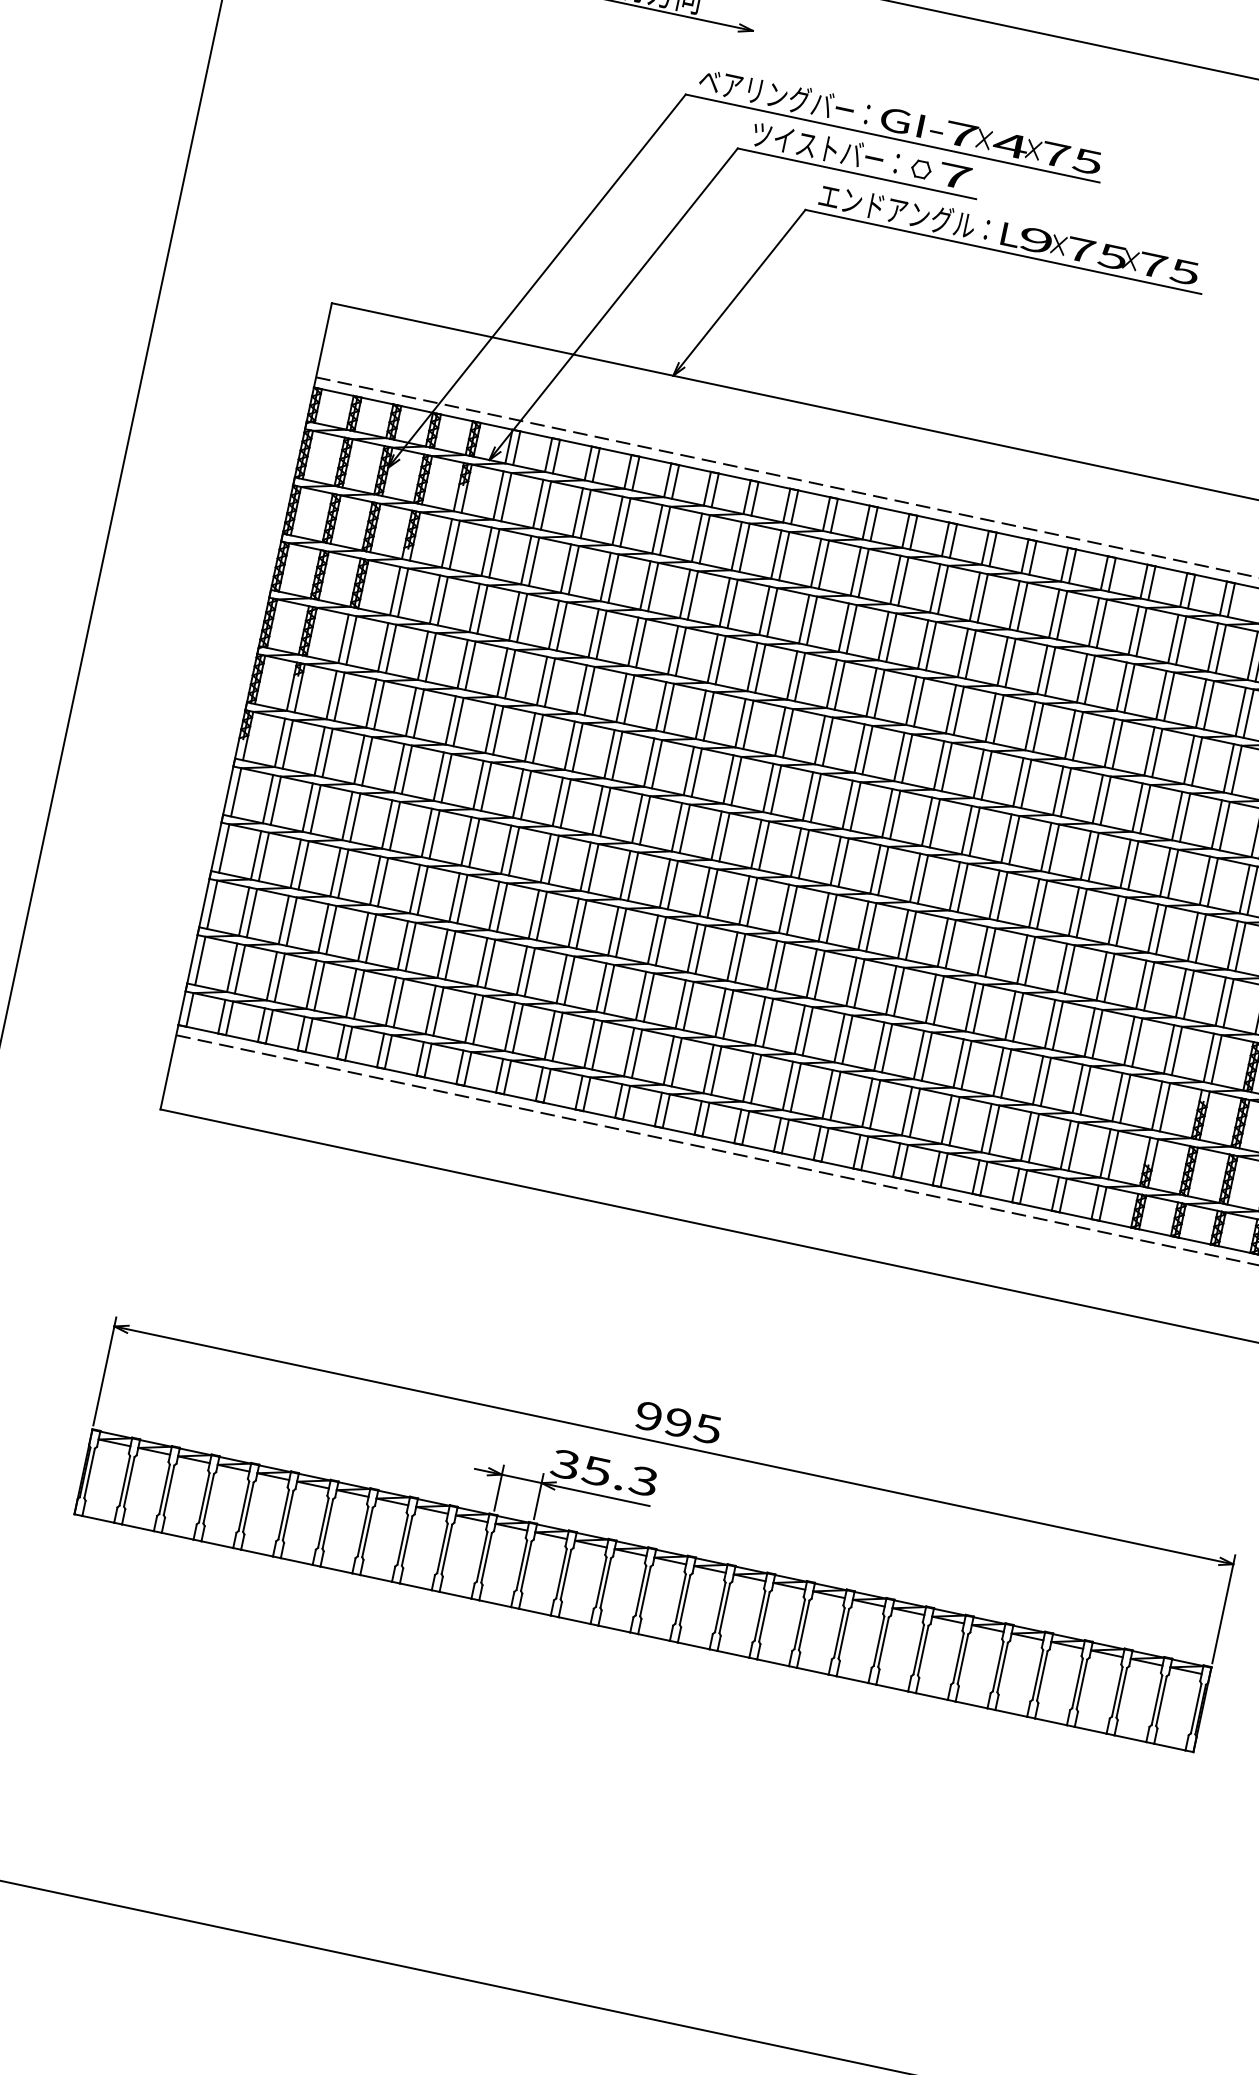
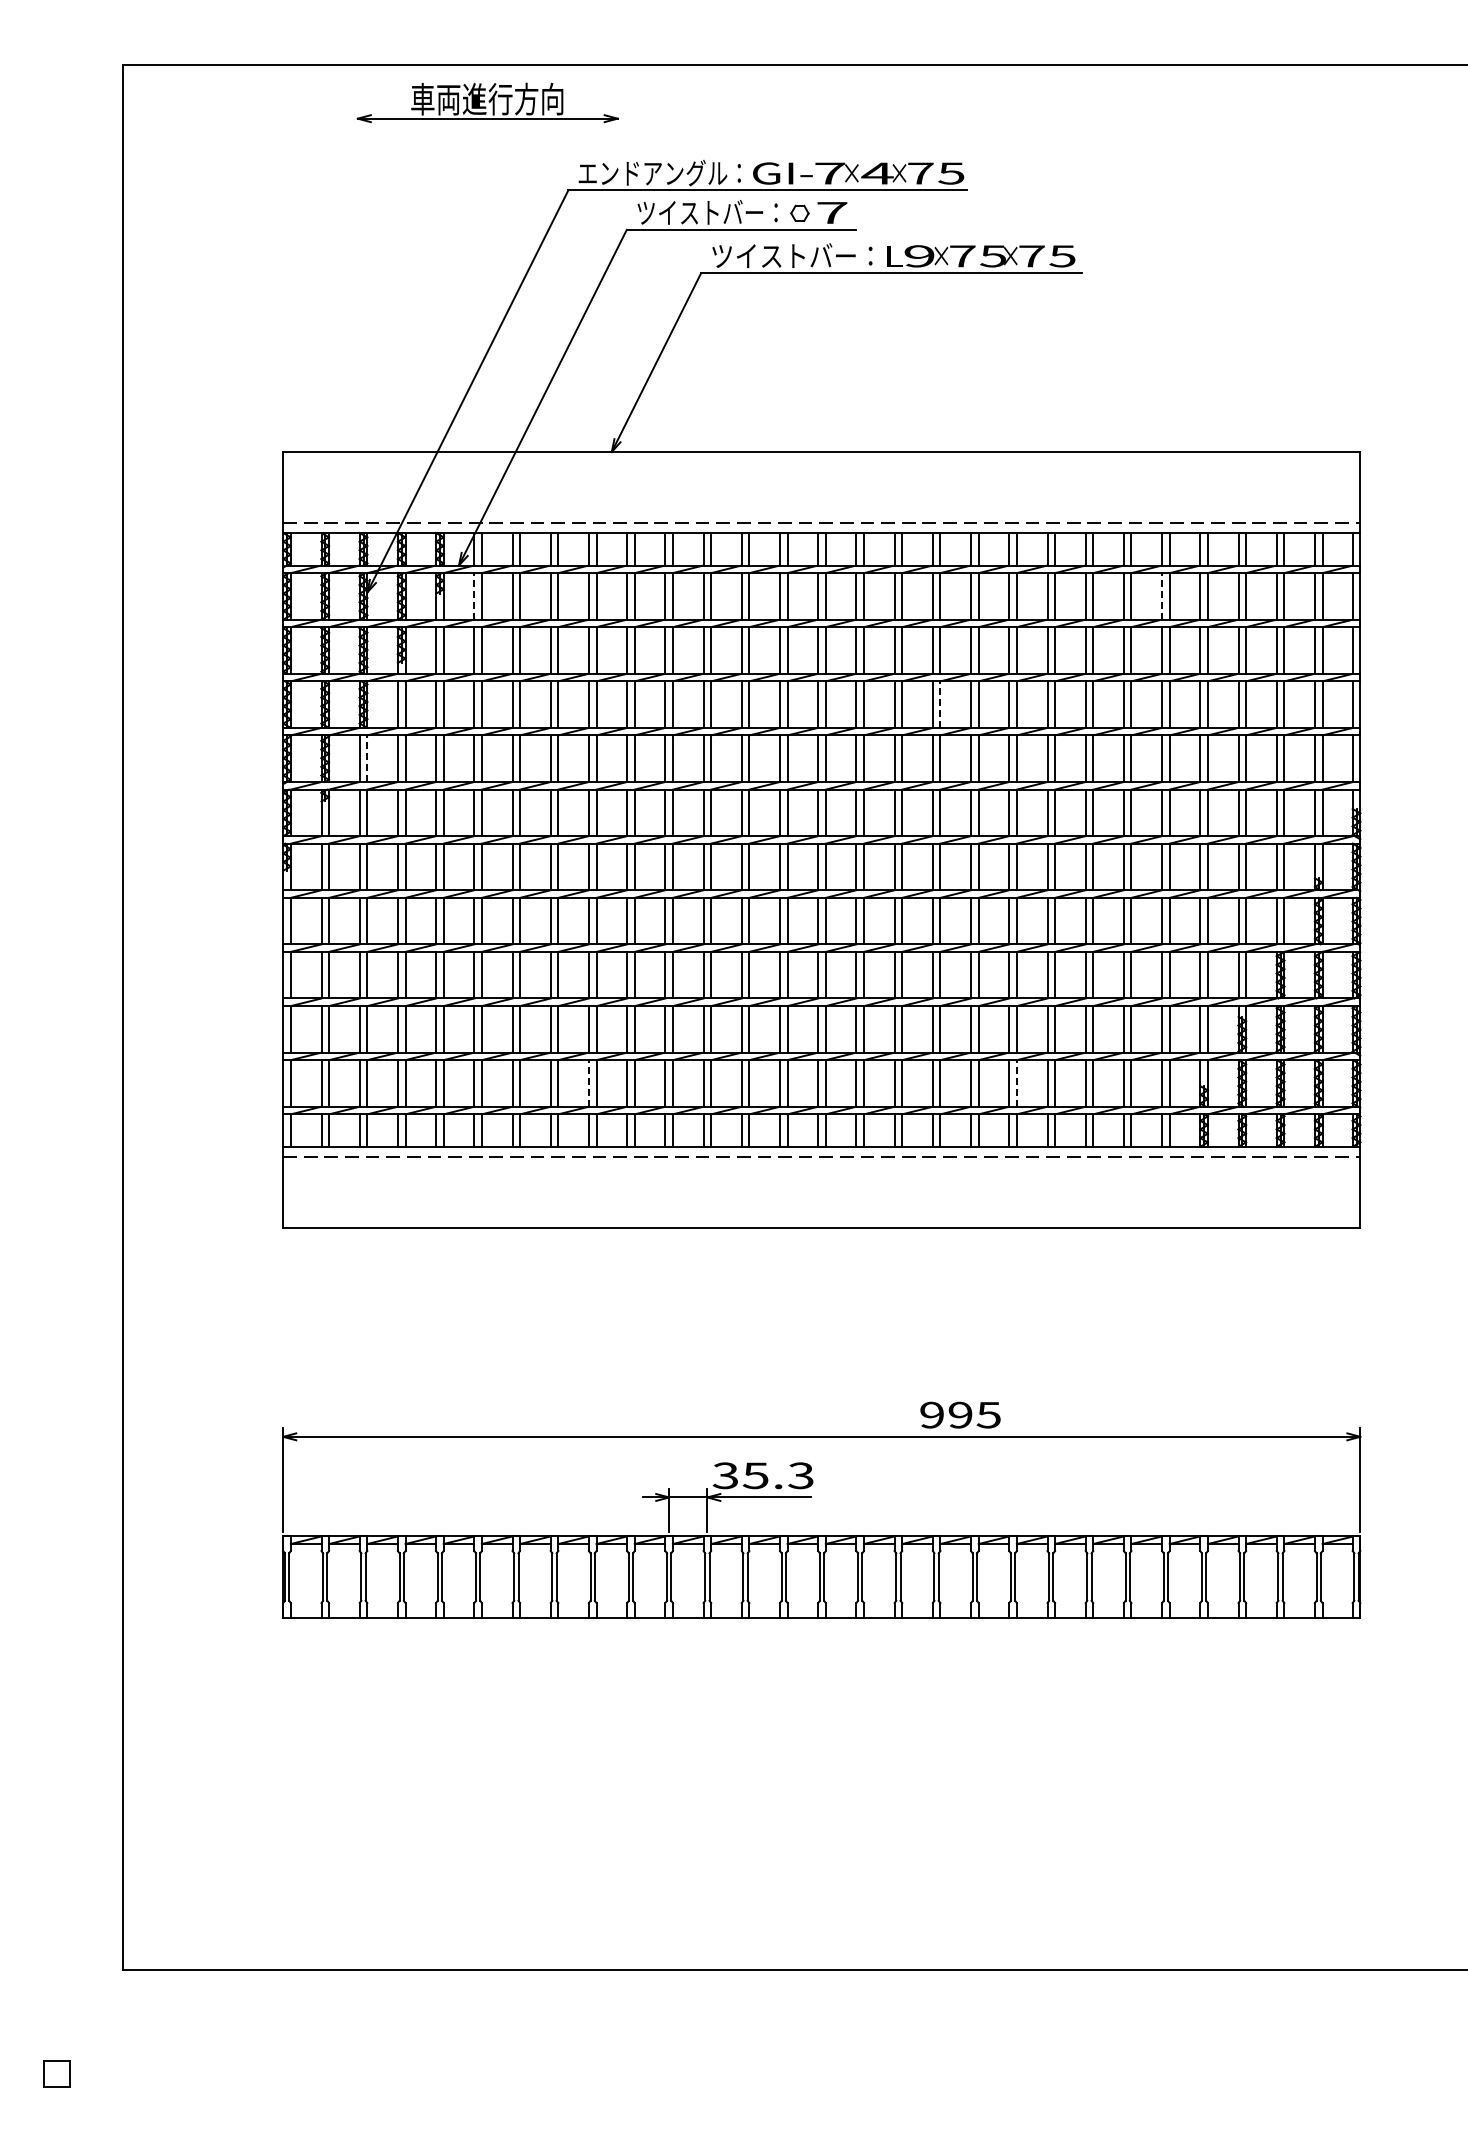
text: (777, 94) -> (652, 172), ベアリングバー： -> エンドアングル：
text: (904, 211) -> (792, 255), エンドアングル： -> ツイストバー：
line: (498, 494) -> (474, 595), solid -> dashed
line: (351, 640) -> (367, 758), solid -> dashed
line: (1213, 646) -> (1162, 595), solid -> dashed
line: (958, 710) -> (940, 704), solid -> dashed
line: (509, 1025) -> (588, 1082), solid -> dashed
line: (954, 1120) -> (1016, 1082), solid -> dashed
text: (678, 1422) -> (960, 1414), moved

